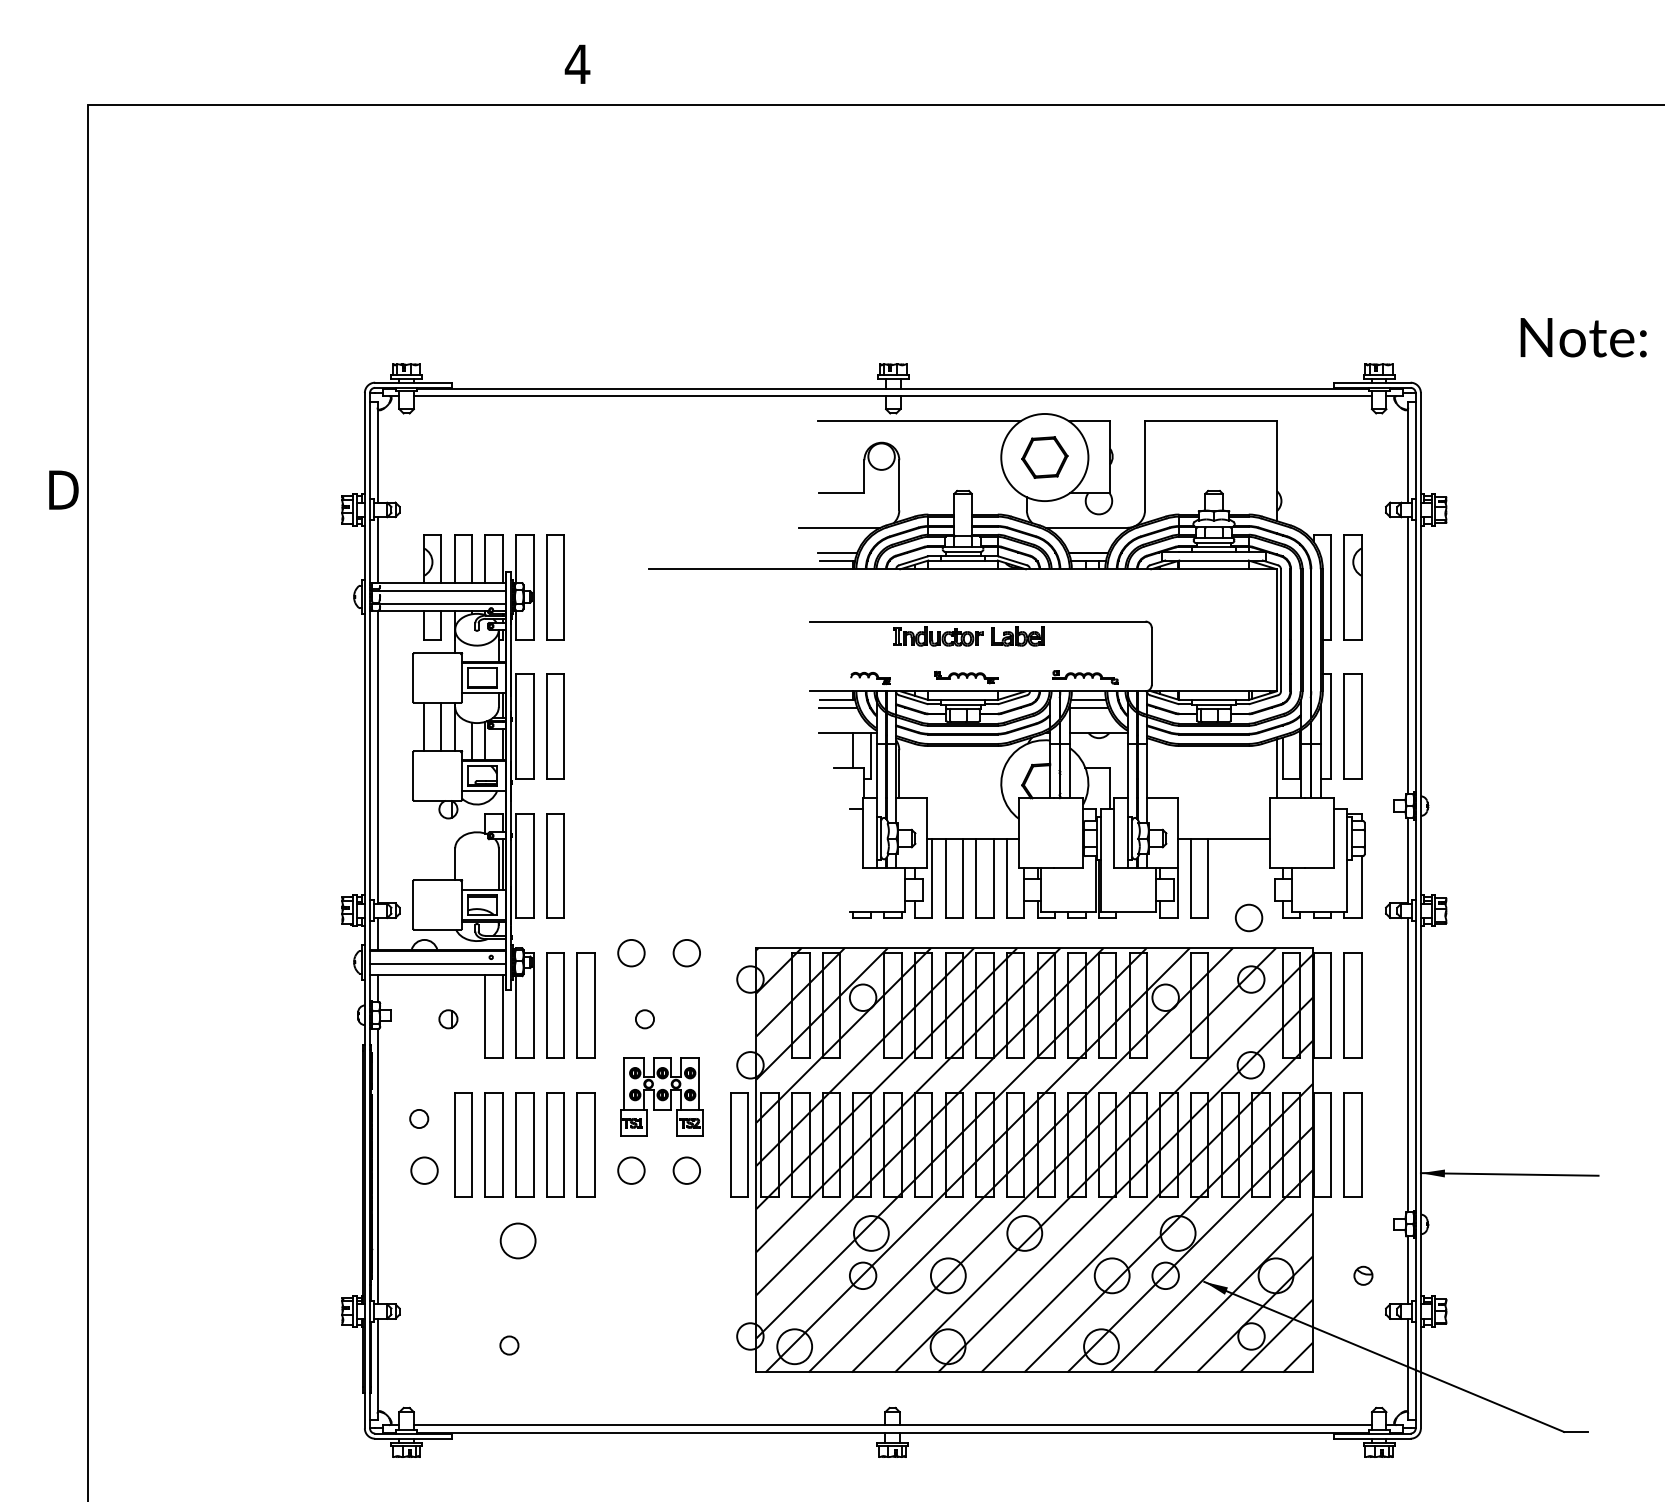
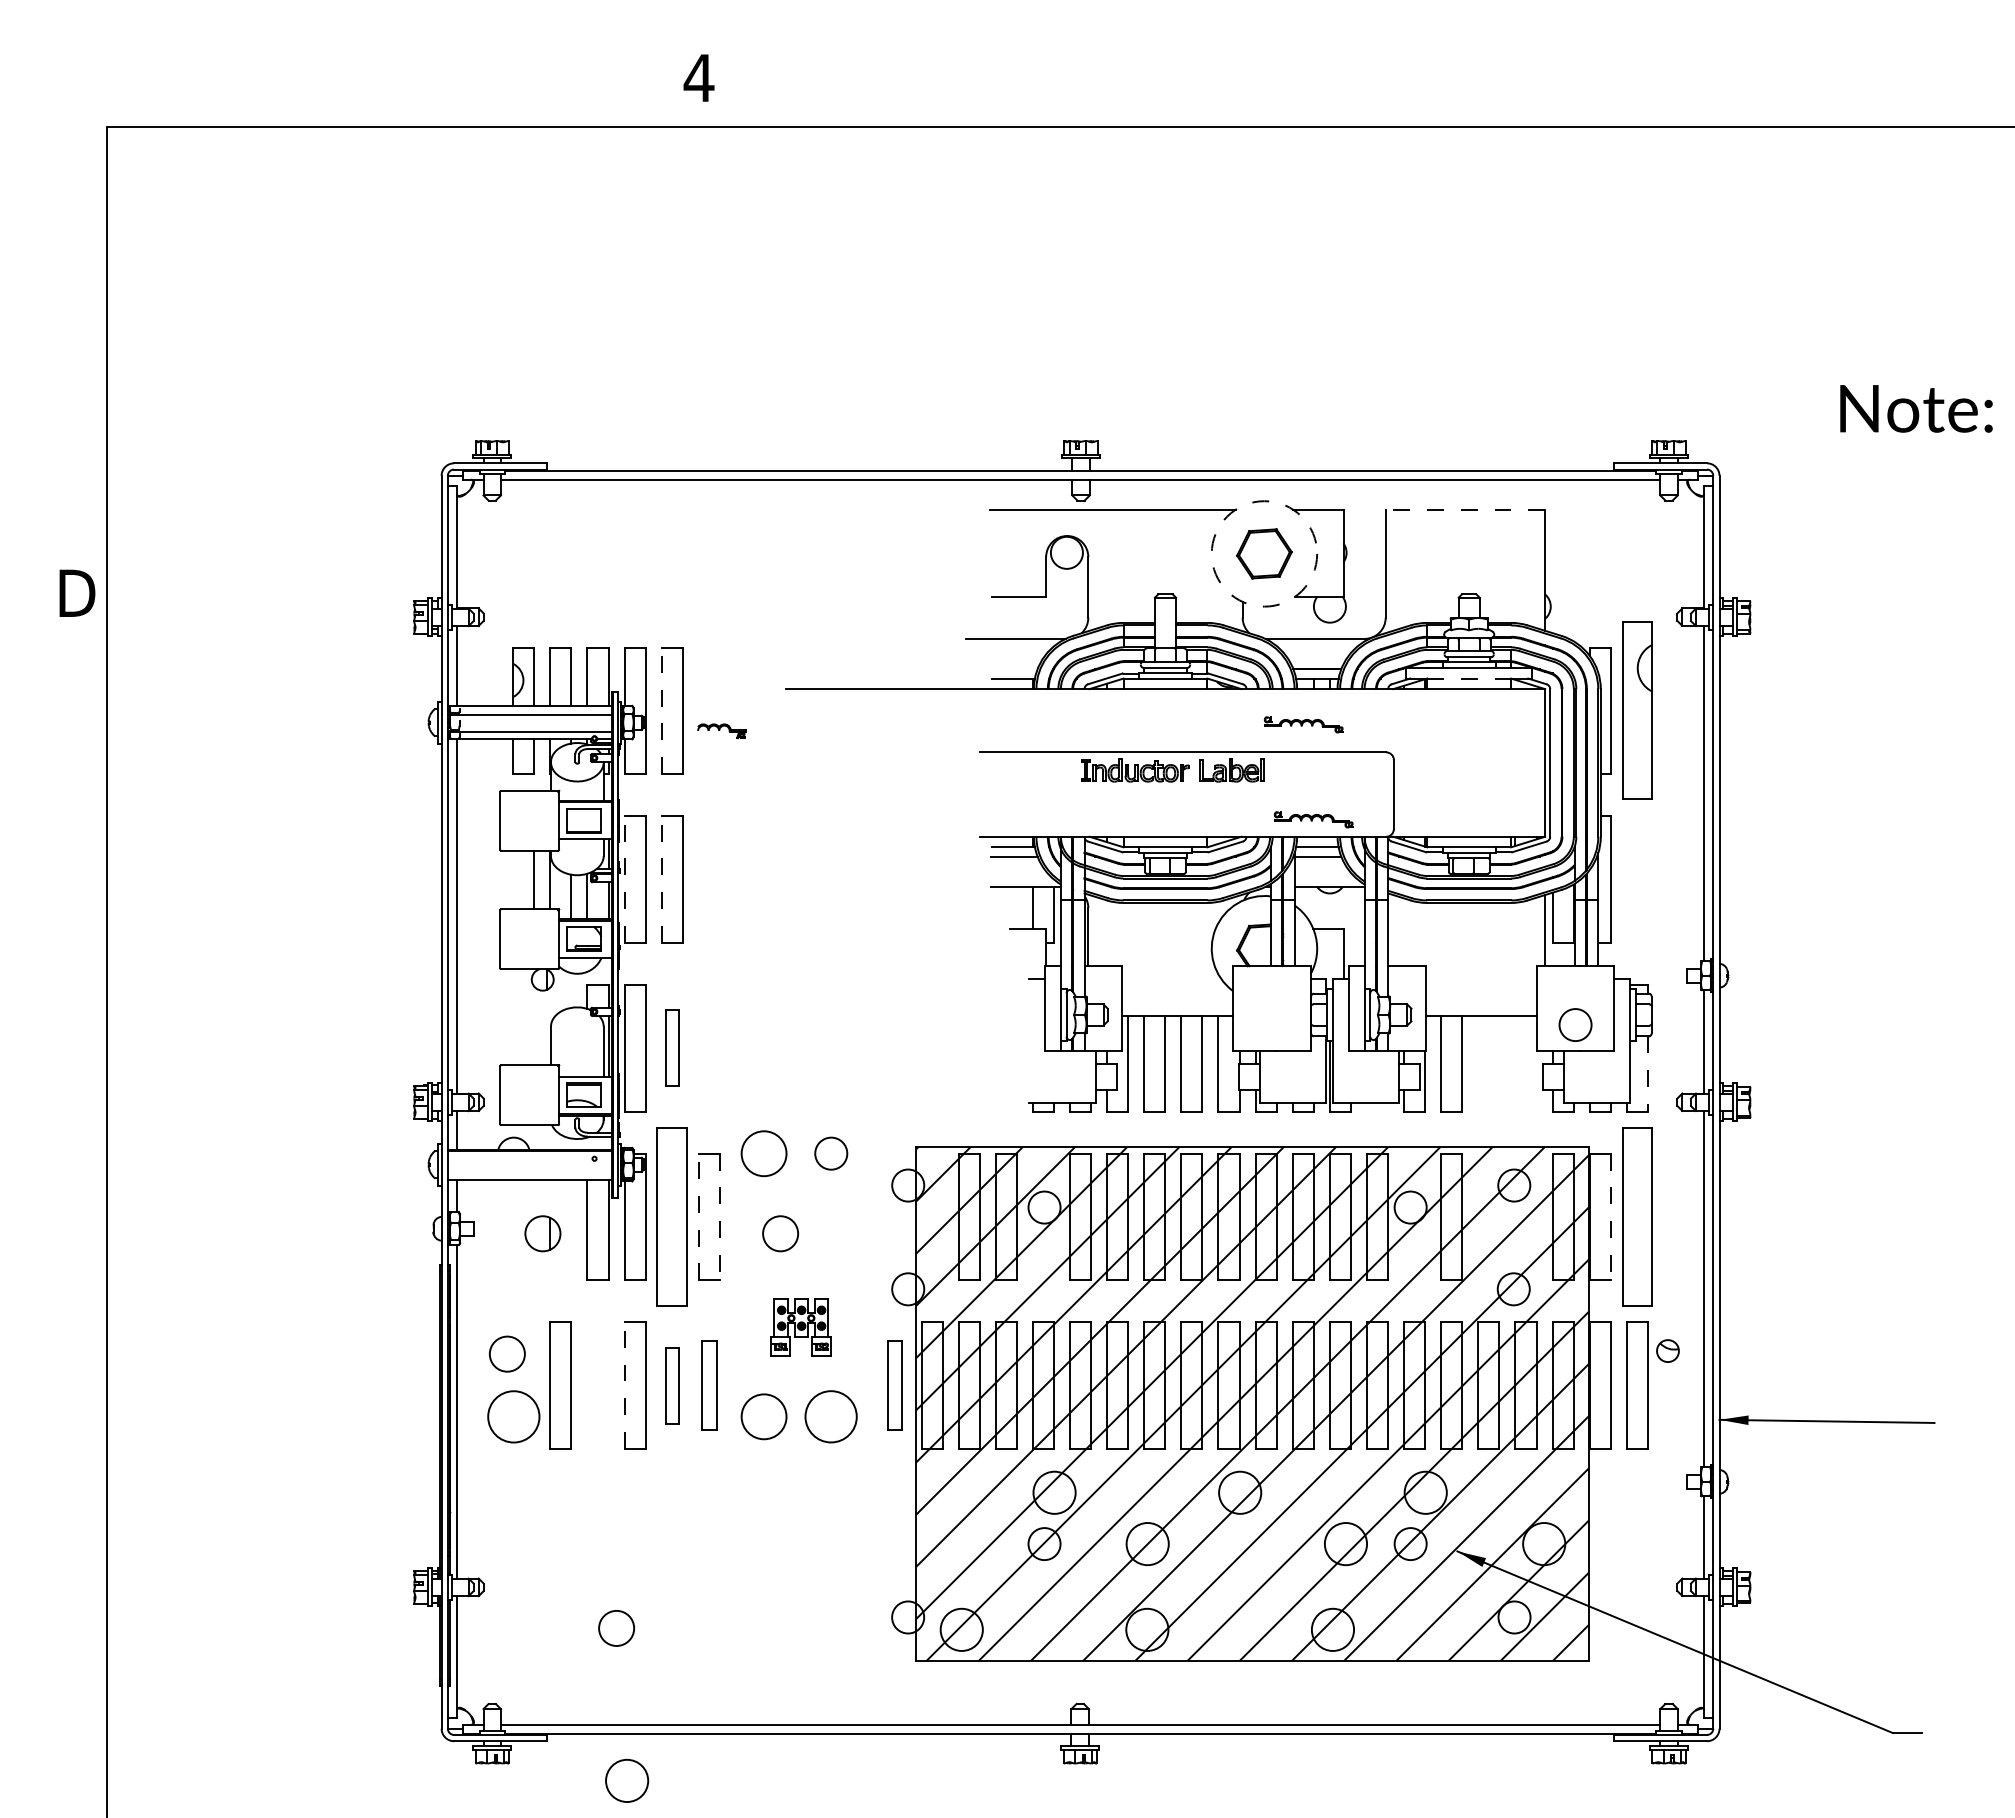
line: (1210, 420) -> (1465, 509), solid -> dashed
circle: (1044, 457) -> (1264, 553), solid -> dashed
line: (837, 553) -> (1013, 669), removed
line: (1214, 560) -> (1469, 678), solid -> dashed
line: (546, 586) -> (661, 710), solid -> dashed
part: (1353, 586) -> (1637, 710), size x1.4
part: (1077, 598) -> (1303, 724), added
part: (870, 677) -> (721, 730), moved
part: (966, 677) -> (1169, 820), removed
line: (424, 726) -> (513, 879), removed
line: (515, 726) -> (624, 879), solid -> dashed
line: (546, 726) -> (661, 879), solid -> dashed
part: (1353, 726) -> (1637, 879), removed
part: (555, 866) -> (672, 1048), size x0.6
line: (1361, 886) -> (1647, 1073), solid -> dashed
circle: (1249, 917) -> (1575, 1024), moved
circle: (631, 953) -> (764, 1153), size x1.4
line: (437, 963) -> (529, 1166), removed
part: (555, 1005) -> (672, 1216), size x1.4
line: (577, 1005) -> (698, 1216), solid -> dashed
line: (594, 1005) -> (719, 1217), solid -> dashed
line: (1330, 1005) -> (1610, 1217), solid -> dashed
part: (1353, 1005) -> (1637, 1216), size x1.4
part: (448, 1019) -> (542, 1233), size x1.6
circle: (644, 1019) -> (780, 1233), size x1.6
part: (661, 1096) -> (800, 1327), size x0.6
circle: (419, 1119) -> (507, 1354), size x1.6
part: (493, 1144) -> (597, 1385), removed
line: (515, 1144) -> (624, 1385), solid -> dashed
part: (555, 1144) -> (672, 1385), size x0.6
part: (586, 1144) -> (709, 1385), size x0.7
part: (739, 1144) -> (894, 1385), size x0.7
circle: (424, 1170) -> (513, 1416), size x1.6
circle: (631, 1170) -> (764, 1416), size x1.4
circle: (687, 1170) -> (831, 1416), size x1.6
circle: (518, 1240) -> (627, 1780), moved
part: (1363, 1275) -> (1667, 1350), moved
circle: (509, 1345) -> (616, 1628), size x1.6

